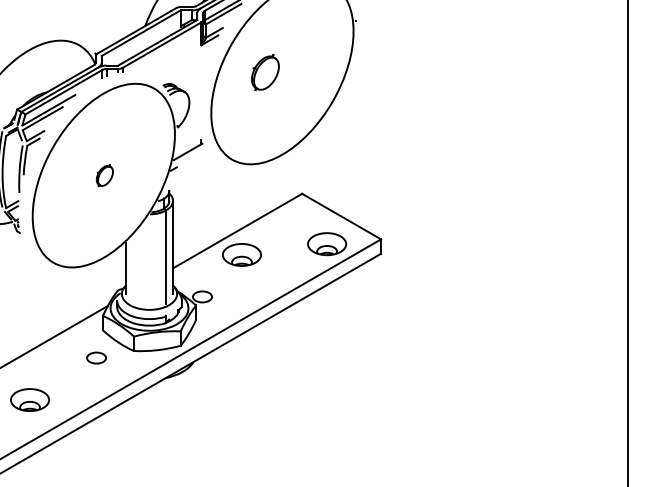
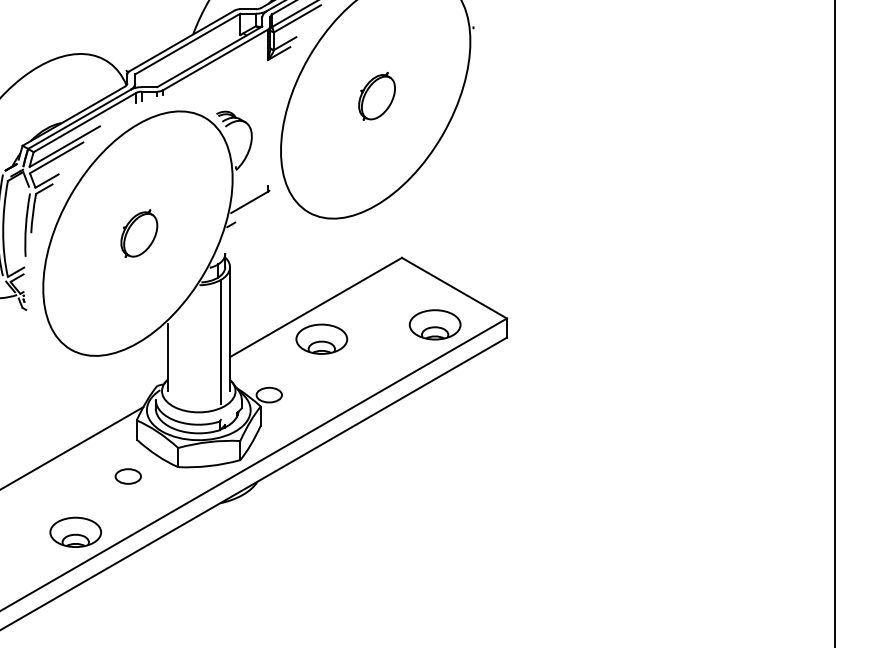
part: (265, 72) -> (376, 96), moved
part: (104, 175) -> (139, 233), size x1.67
part: (29, 399) -> (75, 531), moved

